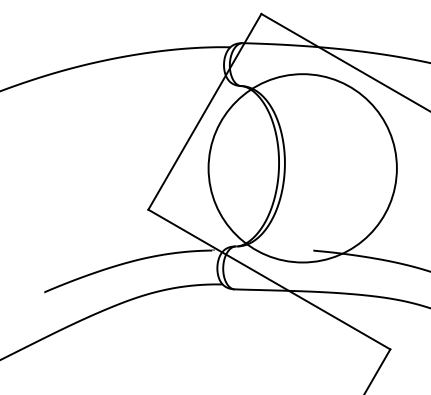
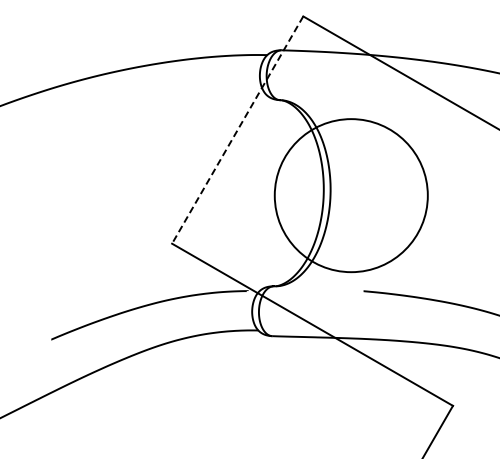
line: (204, 112) -> (237, 130), solid -> dashed
circle: (302, 168) -> (350, 195), size x0.7

